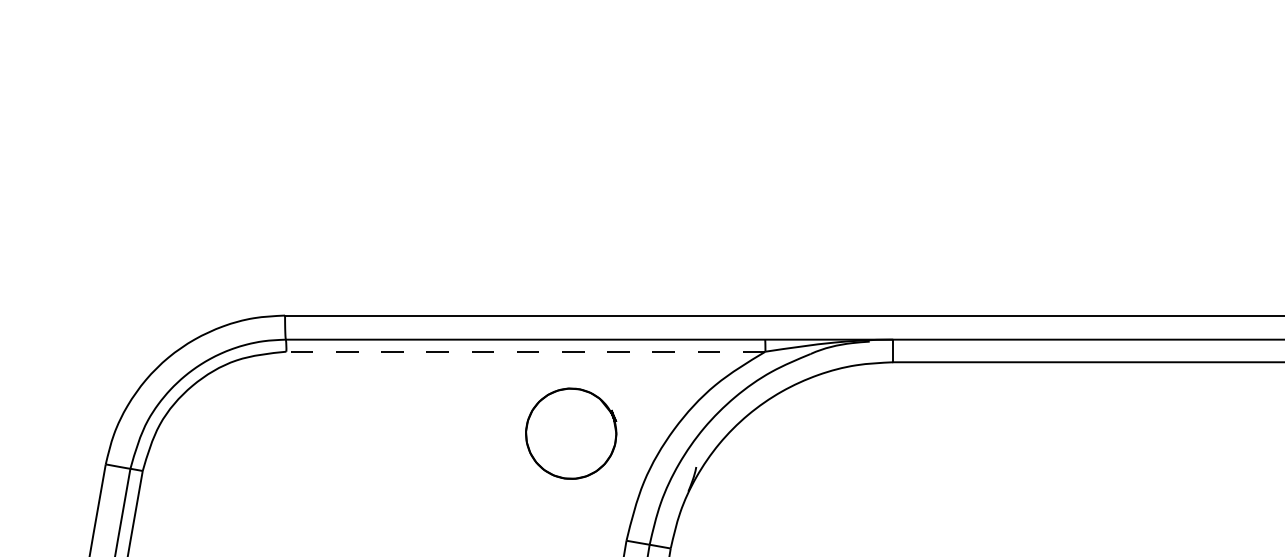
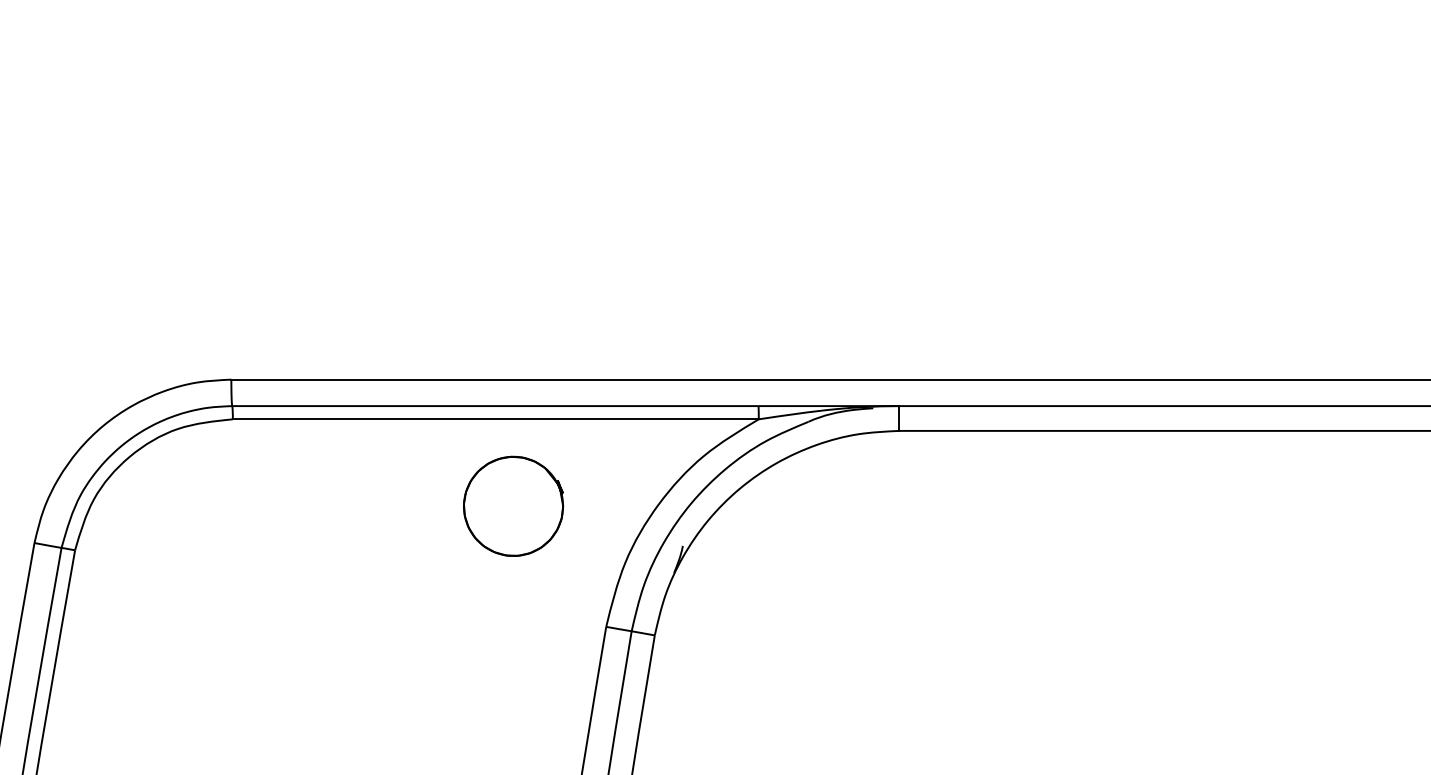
line: (525, 351) -> (495, 419), dashed -> solid
part: (571, 432) -> (513, 505), moved

